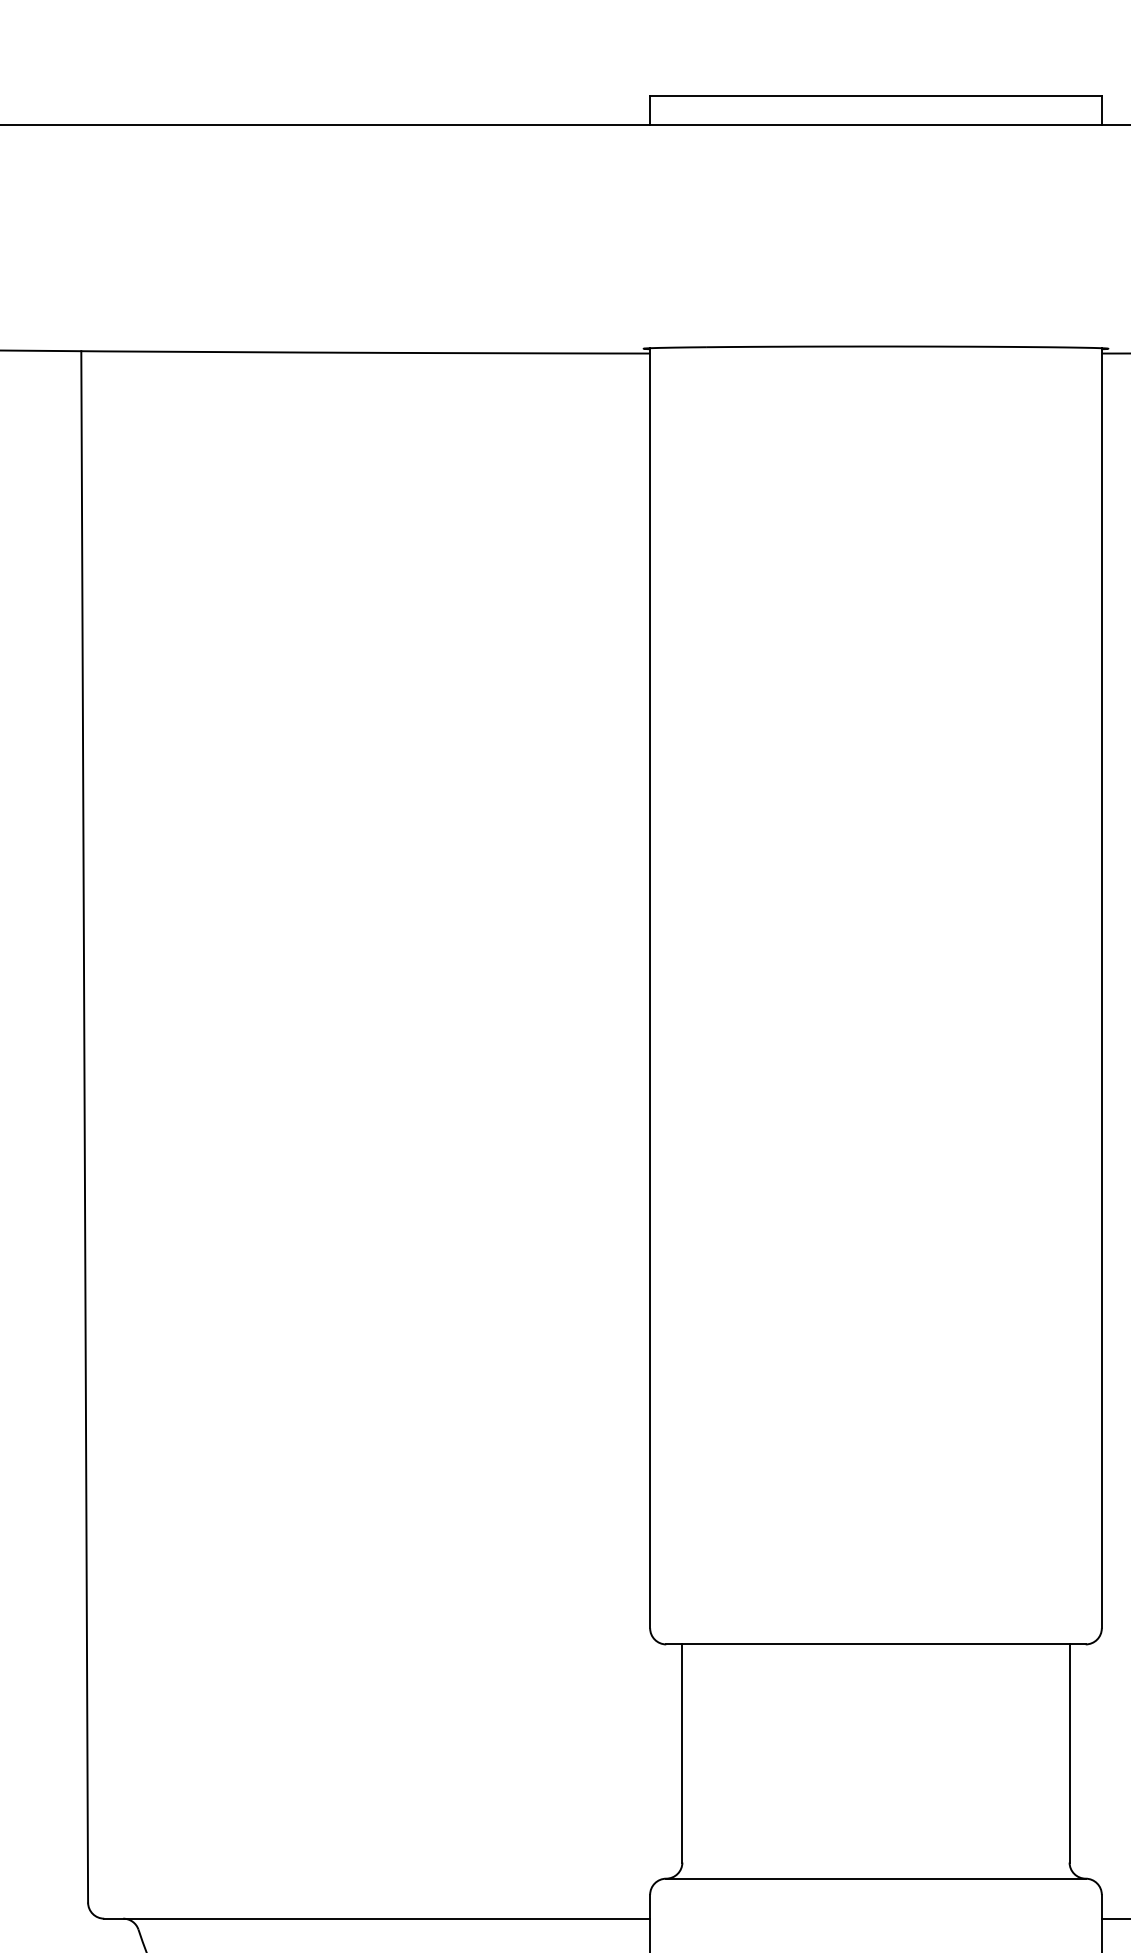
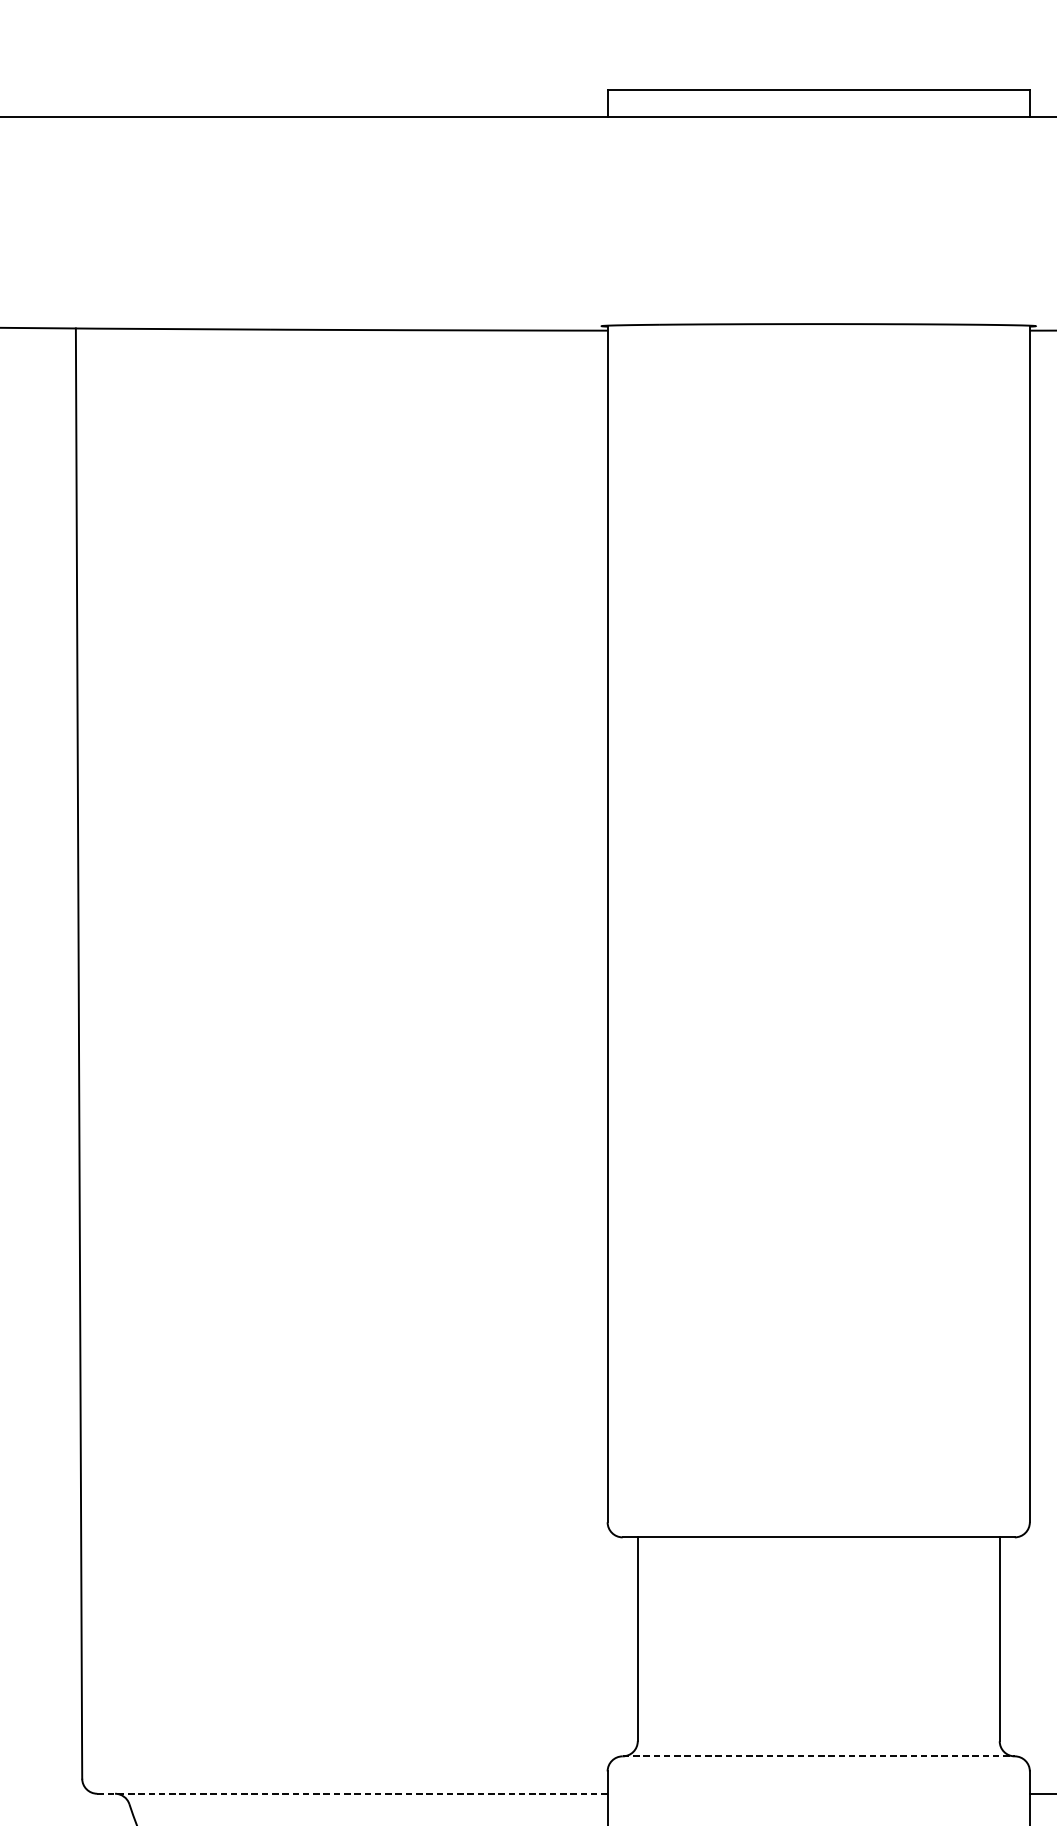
line: (875, 1878) -> (818, 1756), solid -> dashed
line: (377, 1918) -> (352, 1793), solid -> dashed

